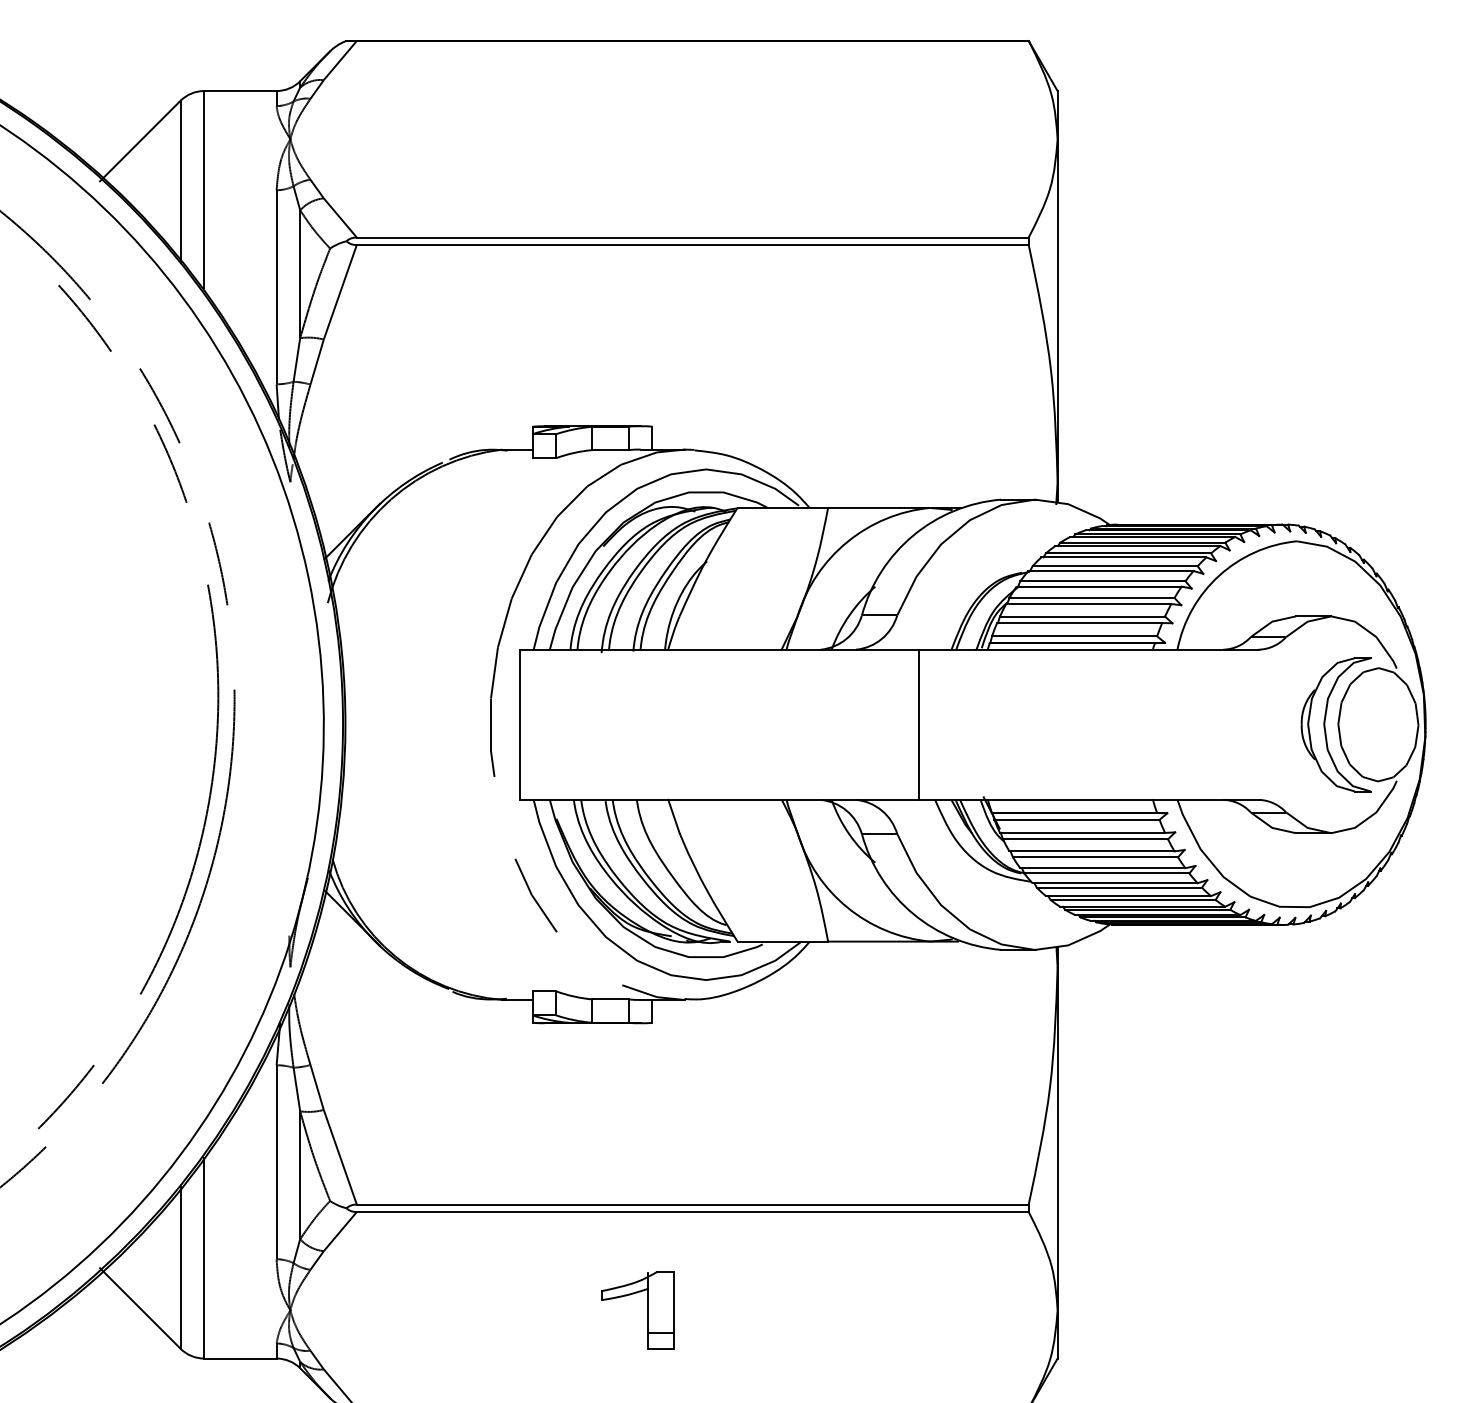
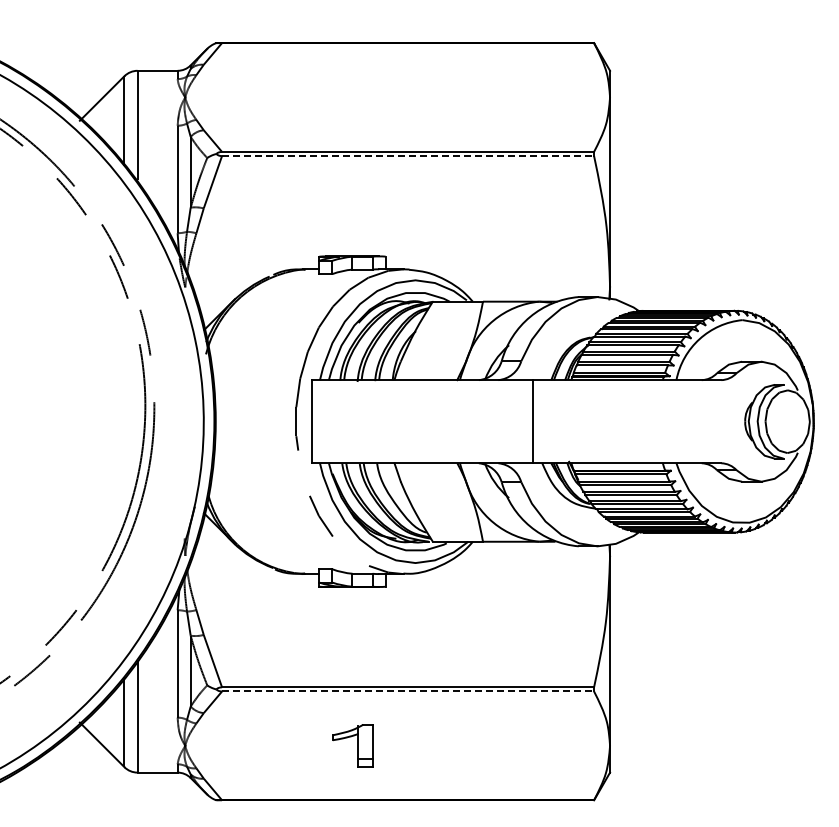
line: (693, 245) -> (408, 156), solid -> dashed
line: (693, 1212) -> (408, 691), solid -> dashed
part: (637, 1309) -> (352, 745), moved

